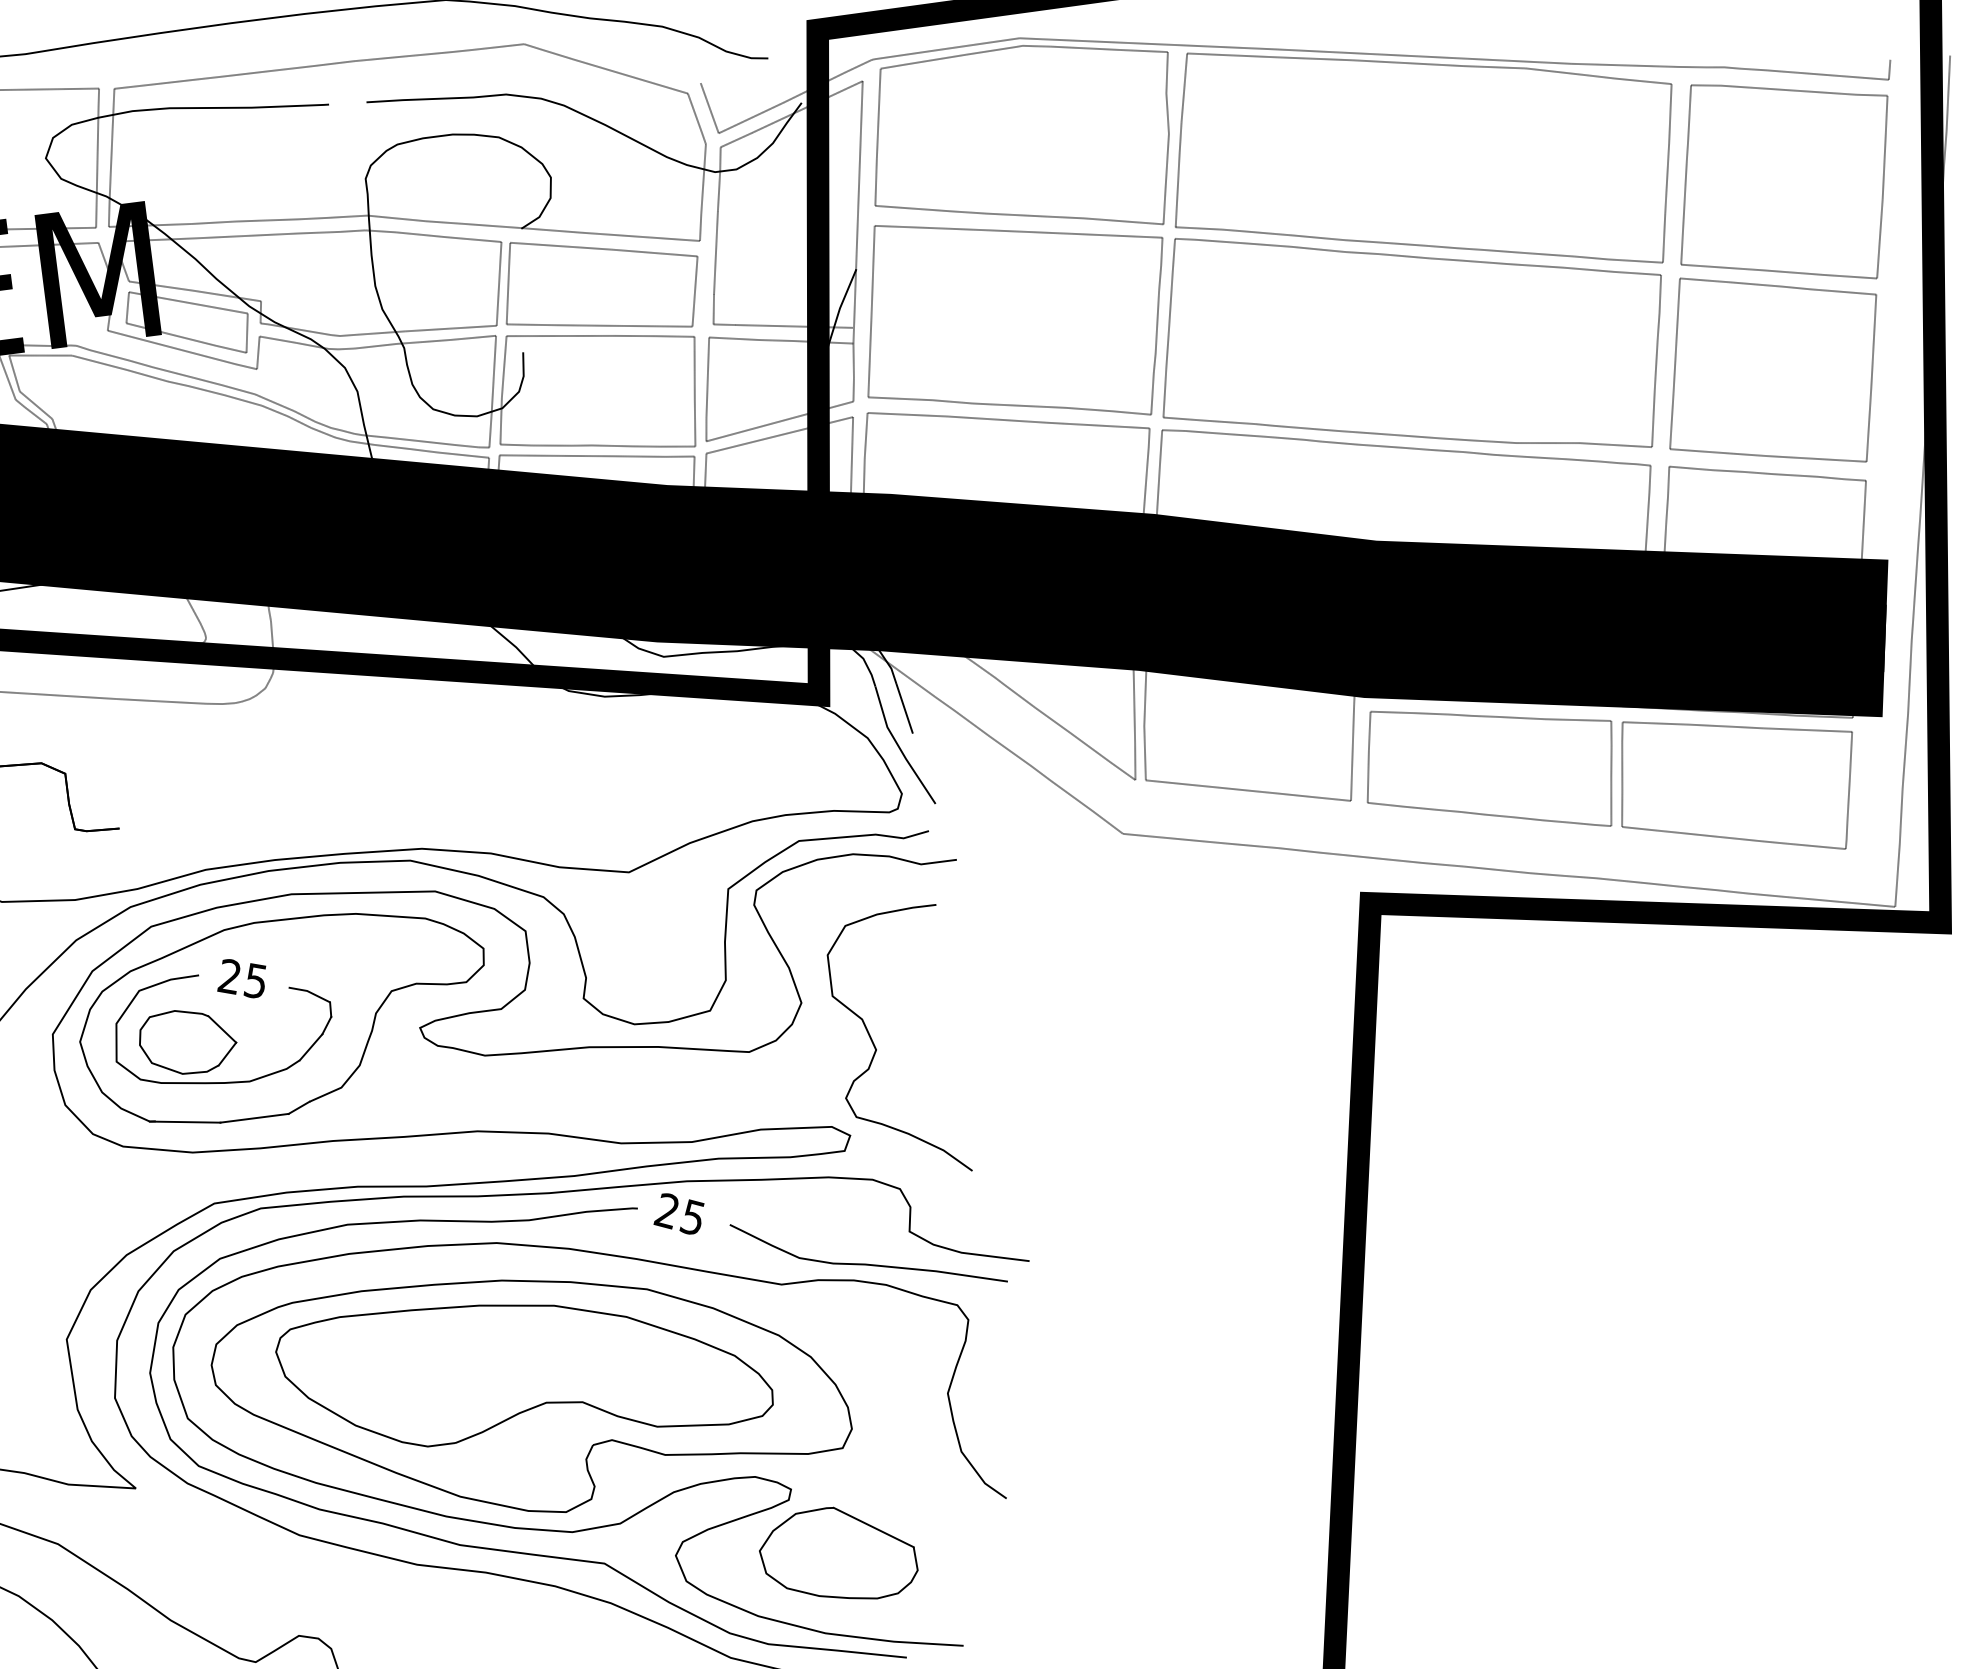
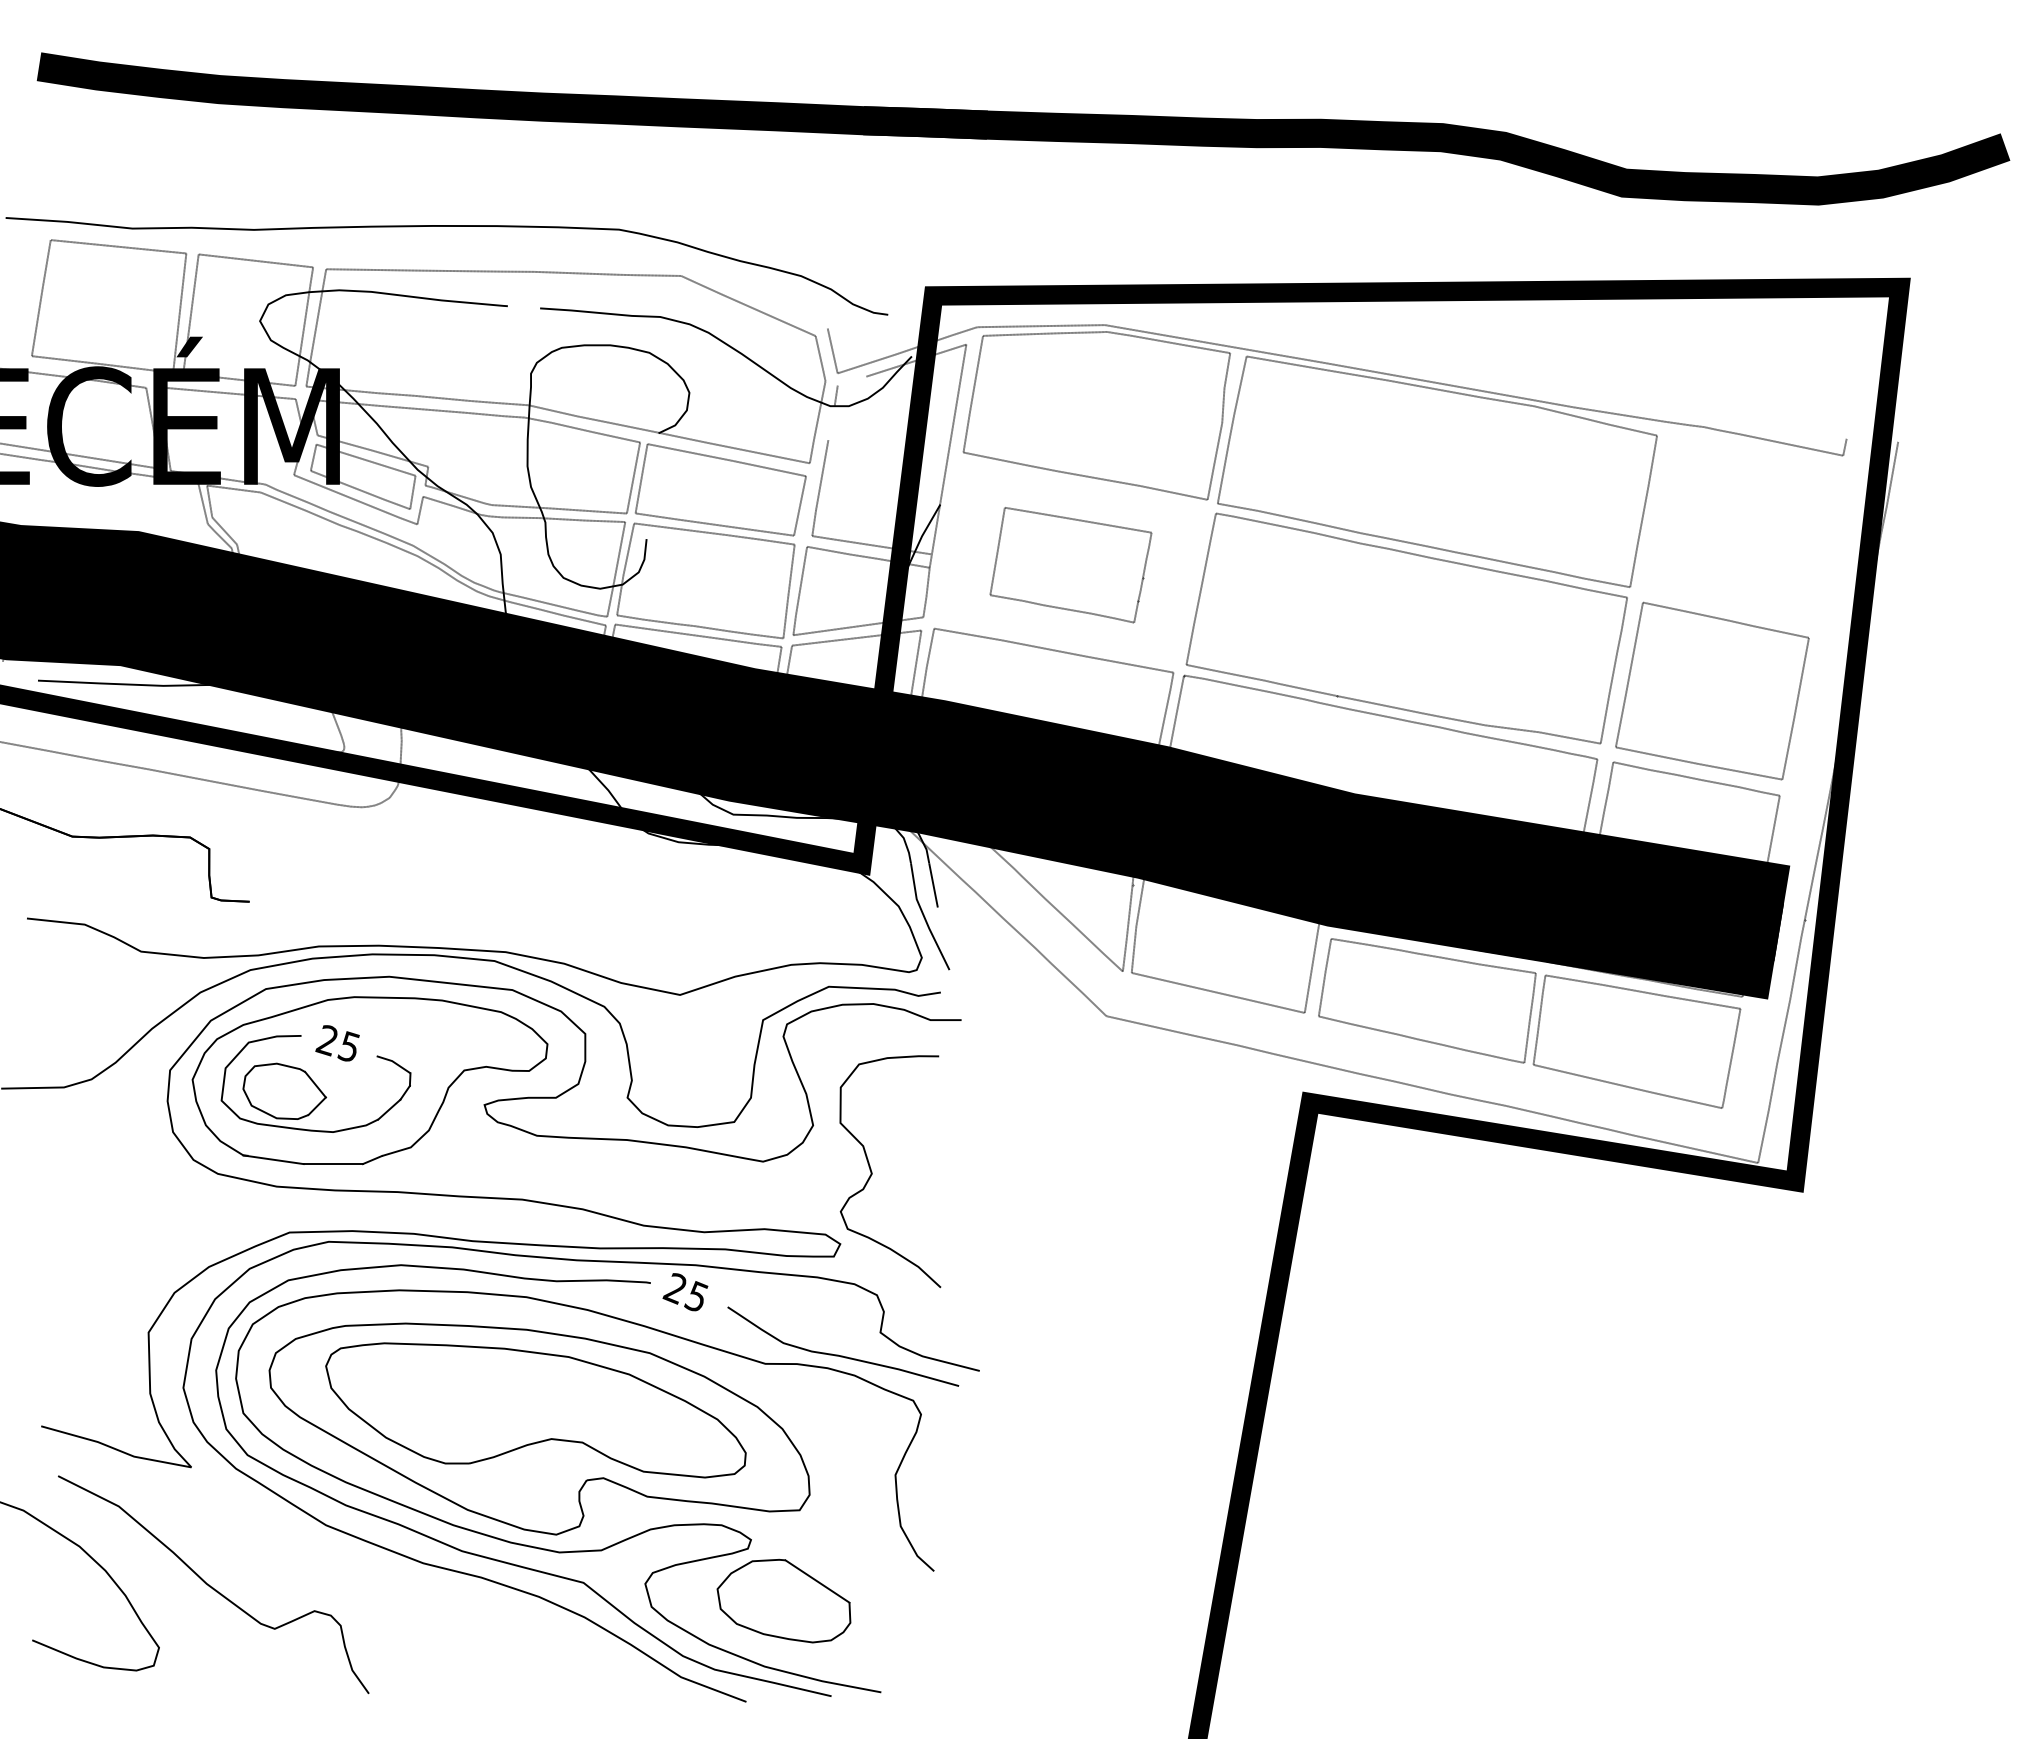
line: (735, 139) -> (851, 380), removed
part: (1784, 181) -> (1742, 531), removed
line: (718, 190) -> (831, 422), removed
part: (1015, 319) -> (1070, 564), size x0.6

